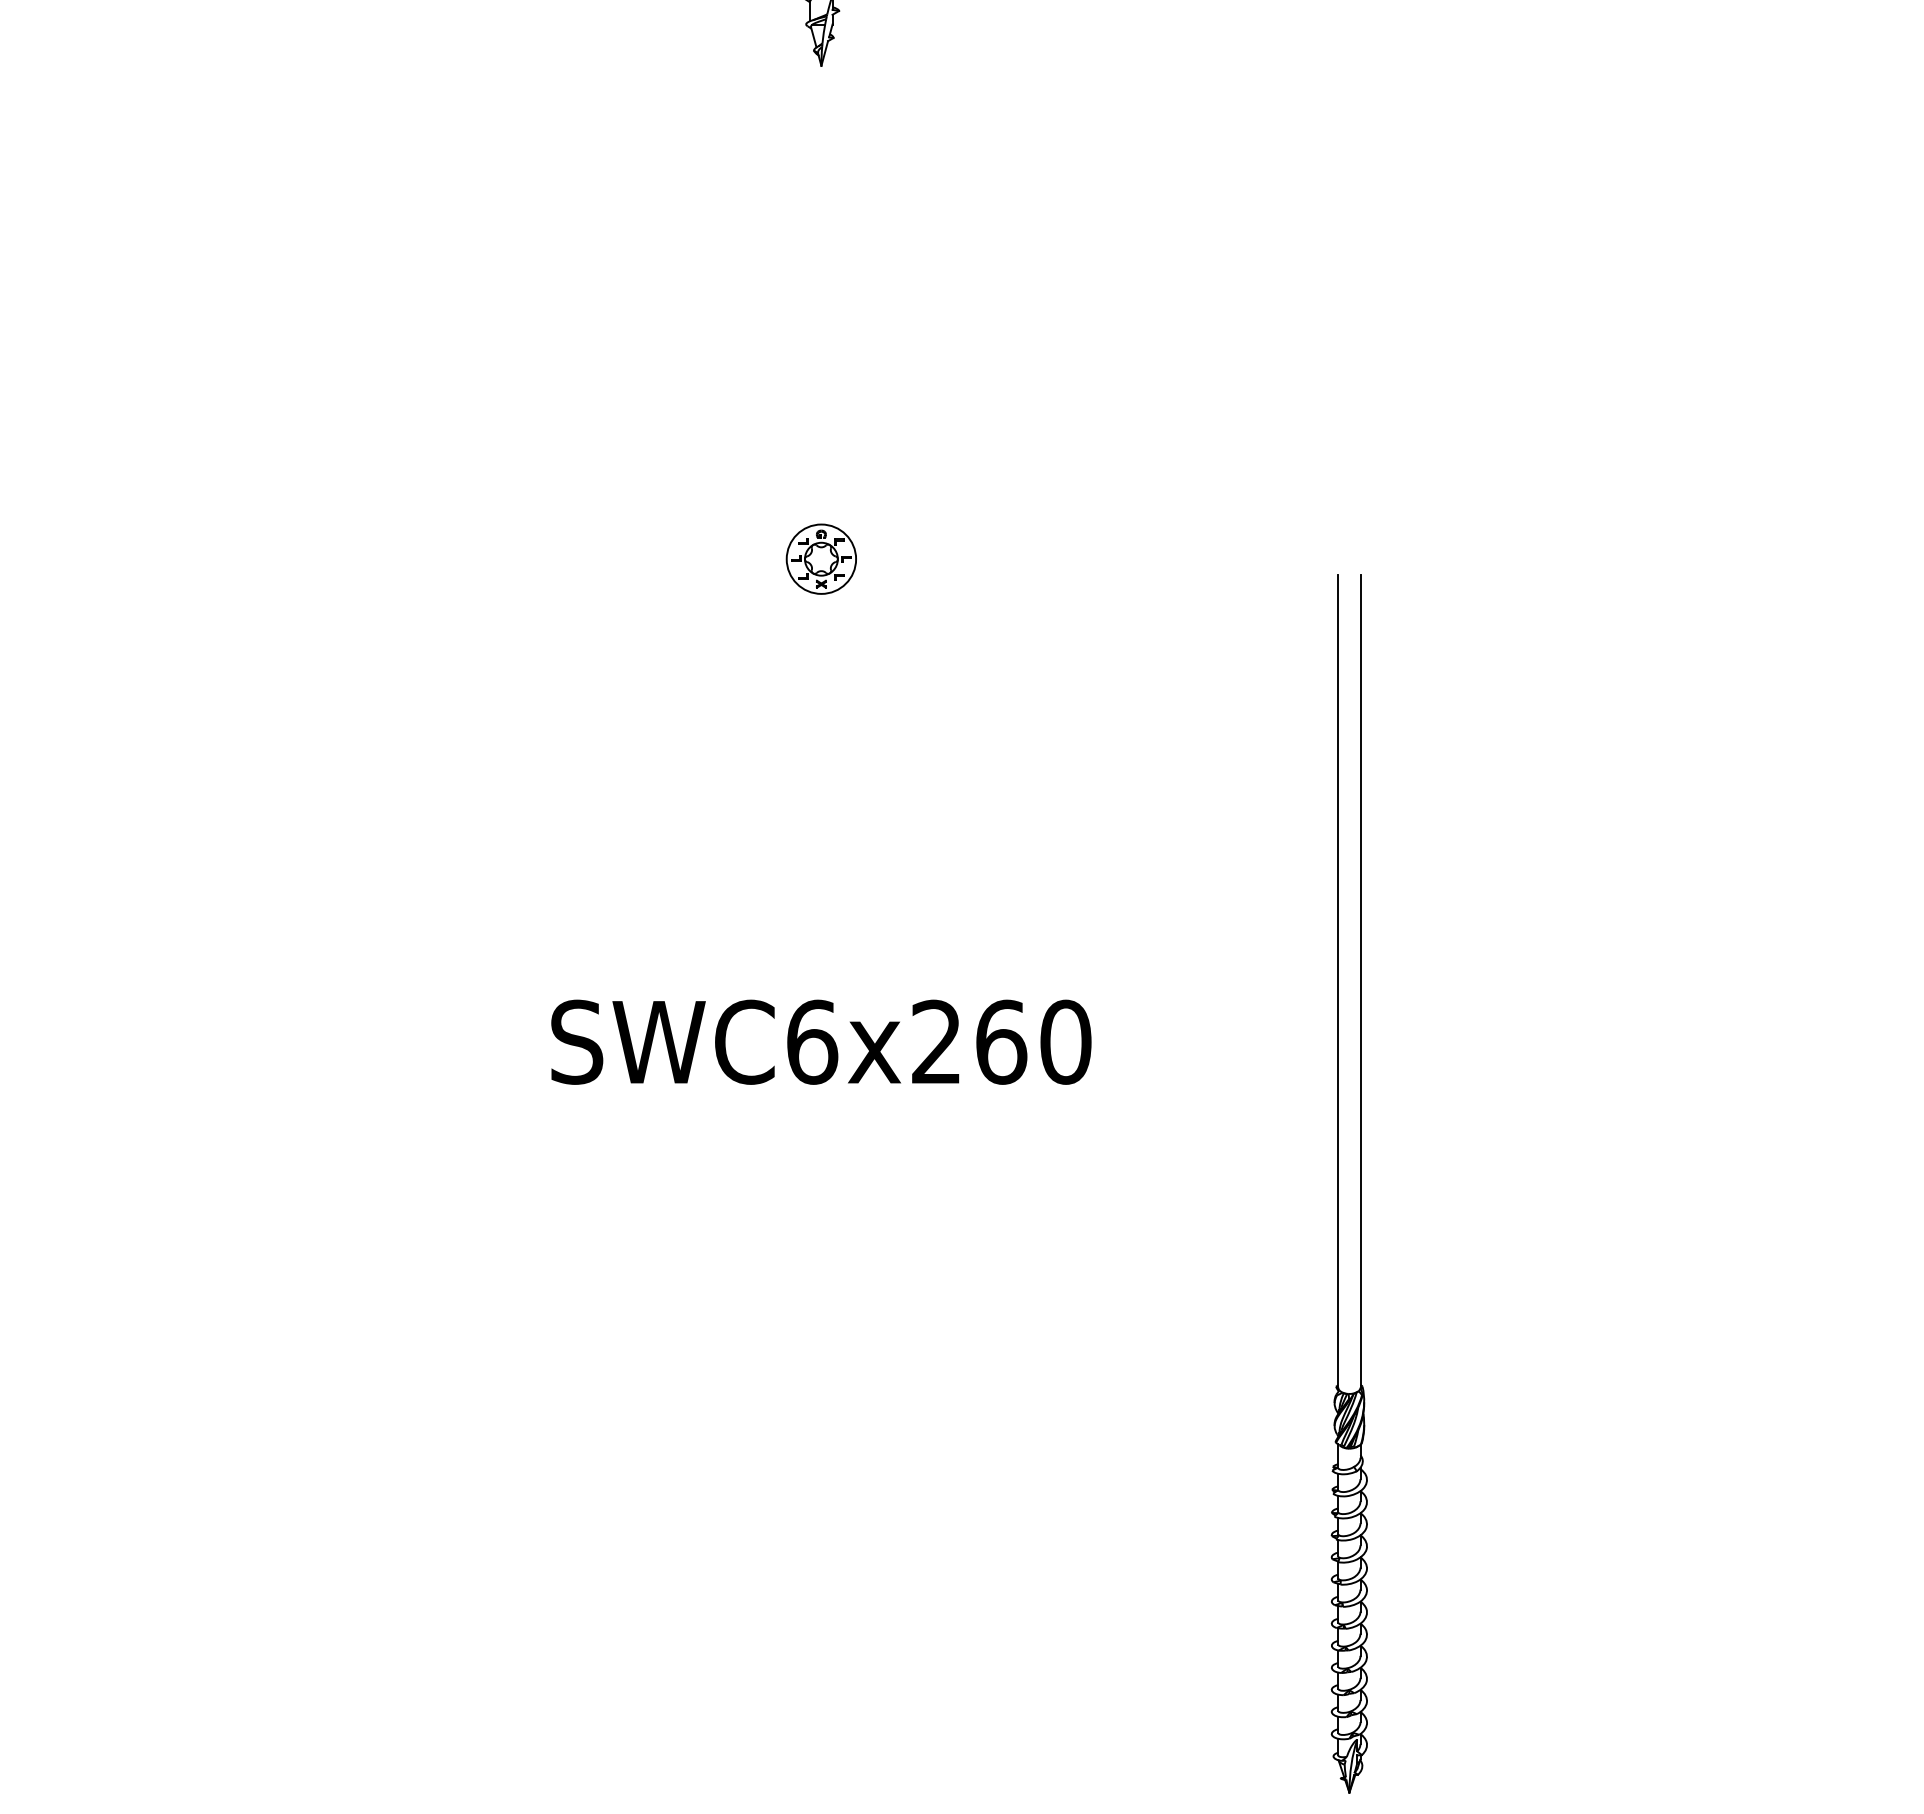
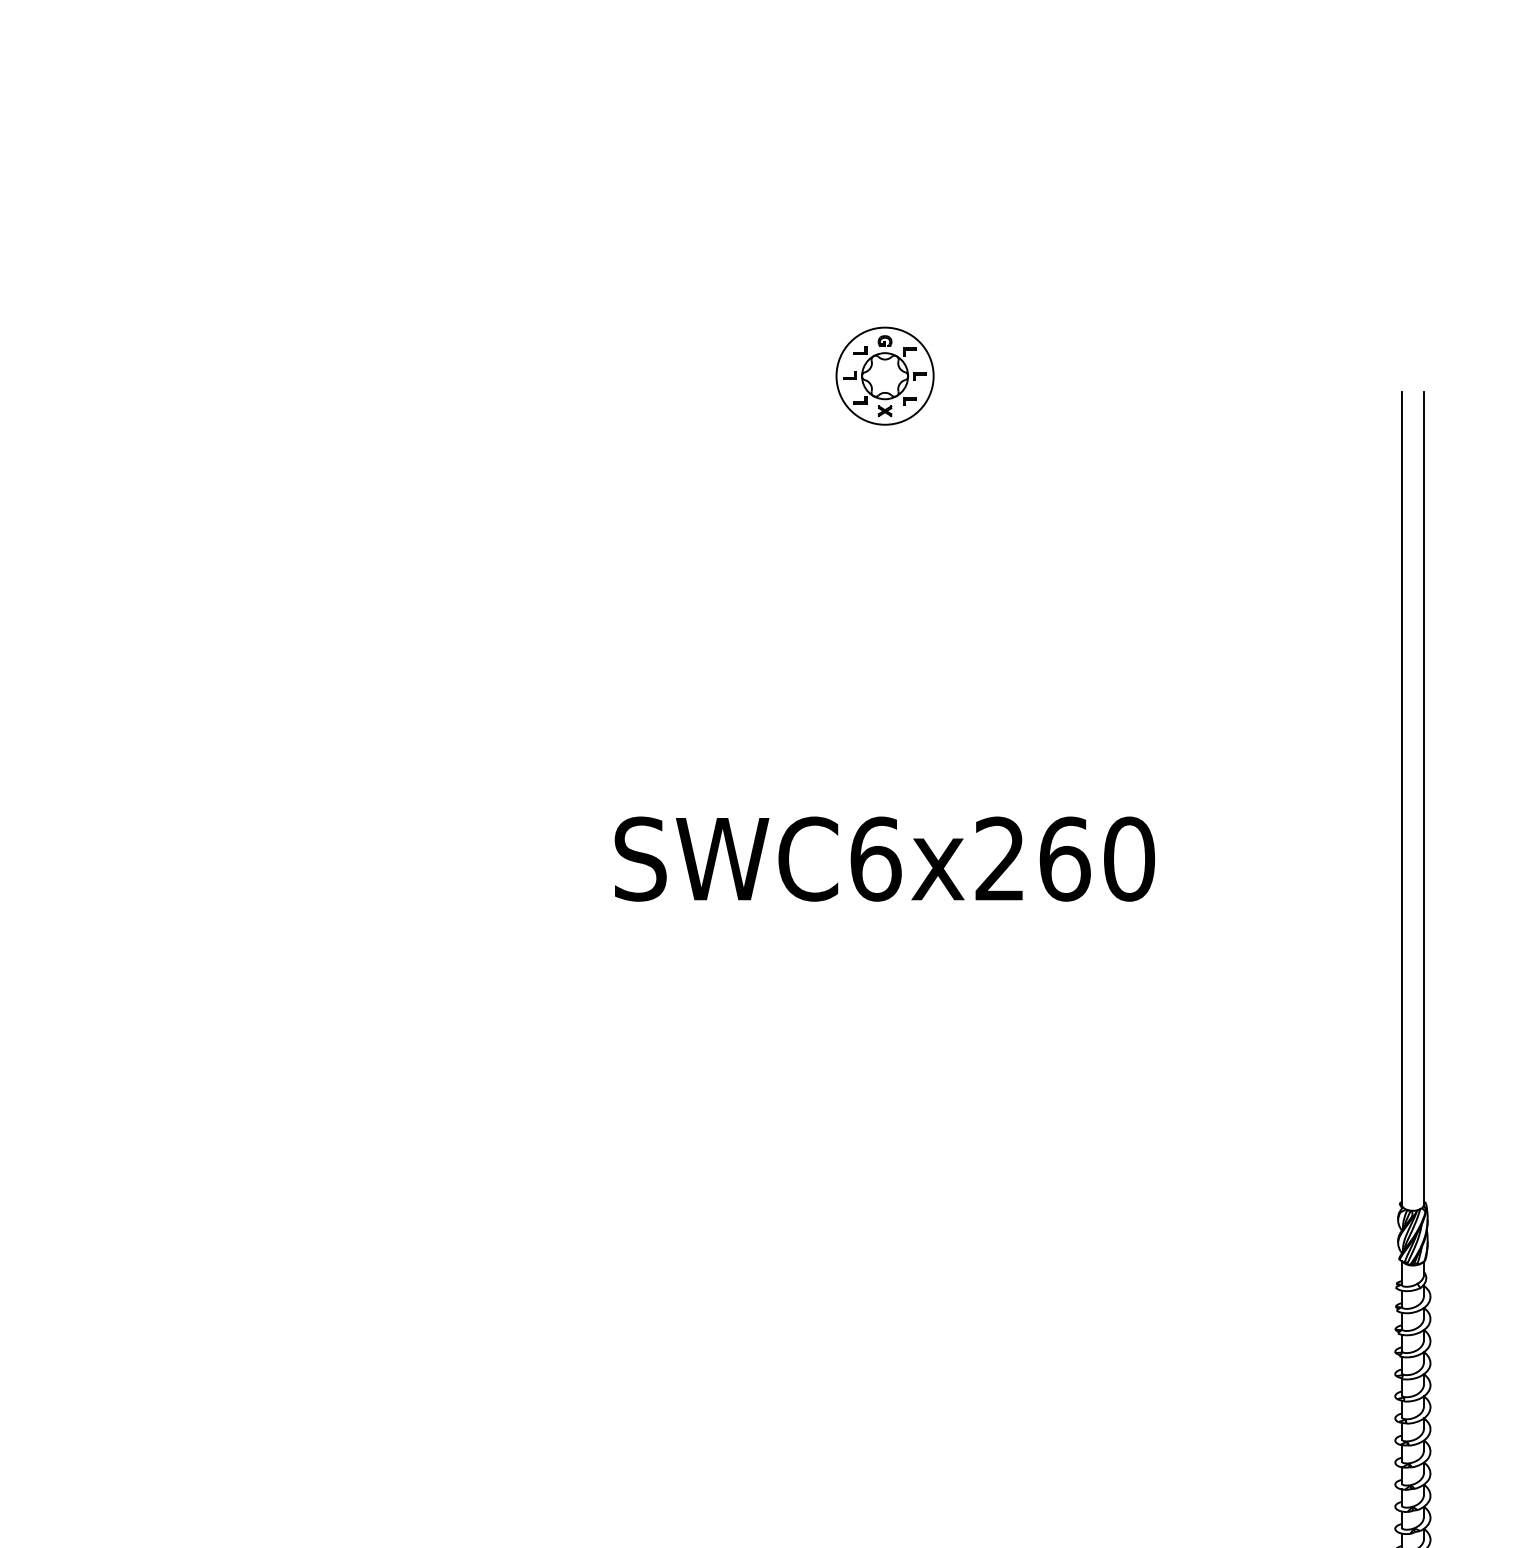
part: (820, 558) -> (883, 375), size x1.4

